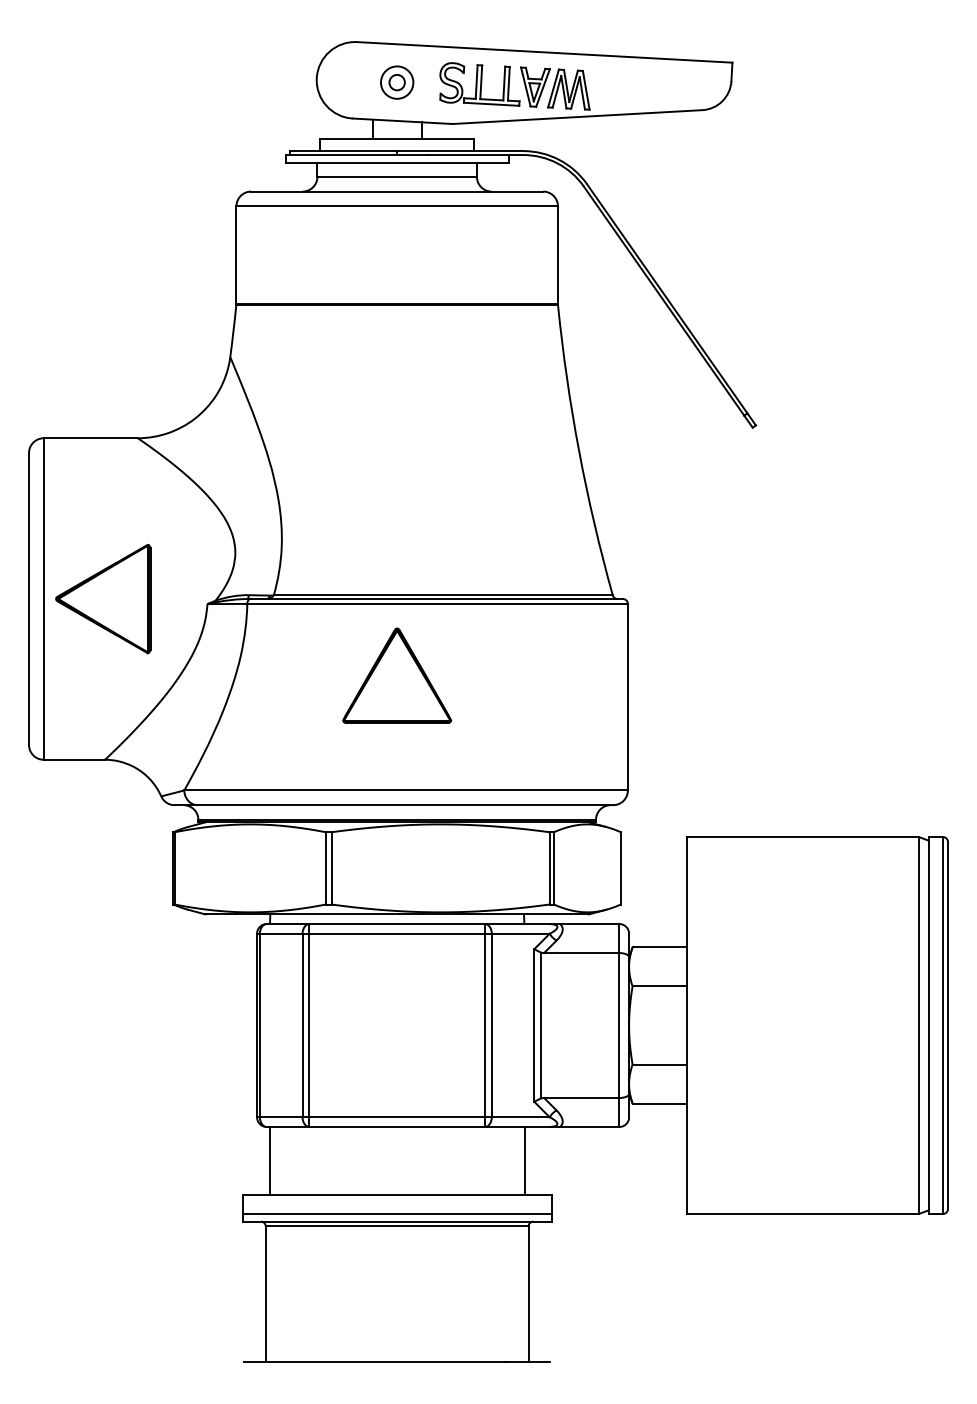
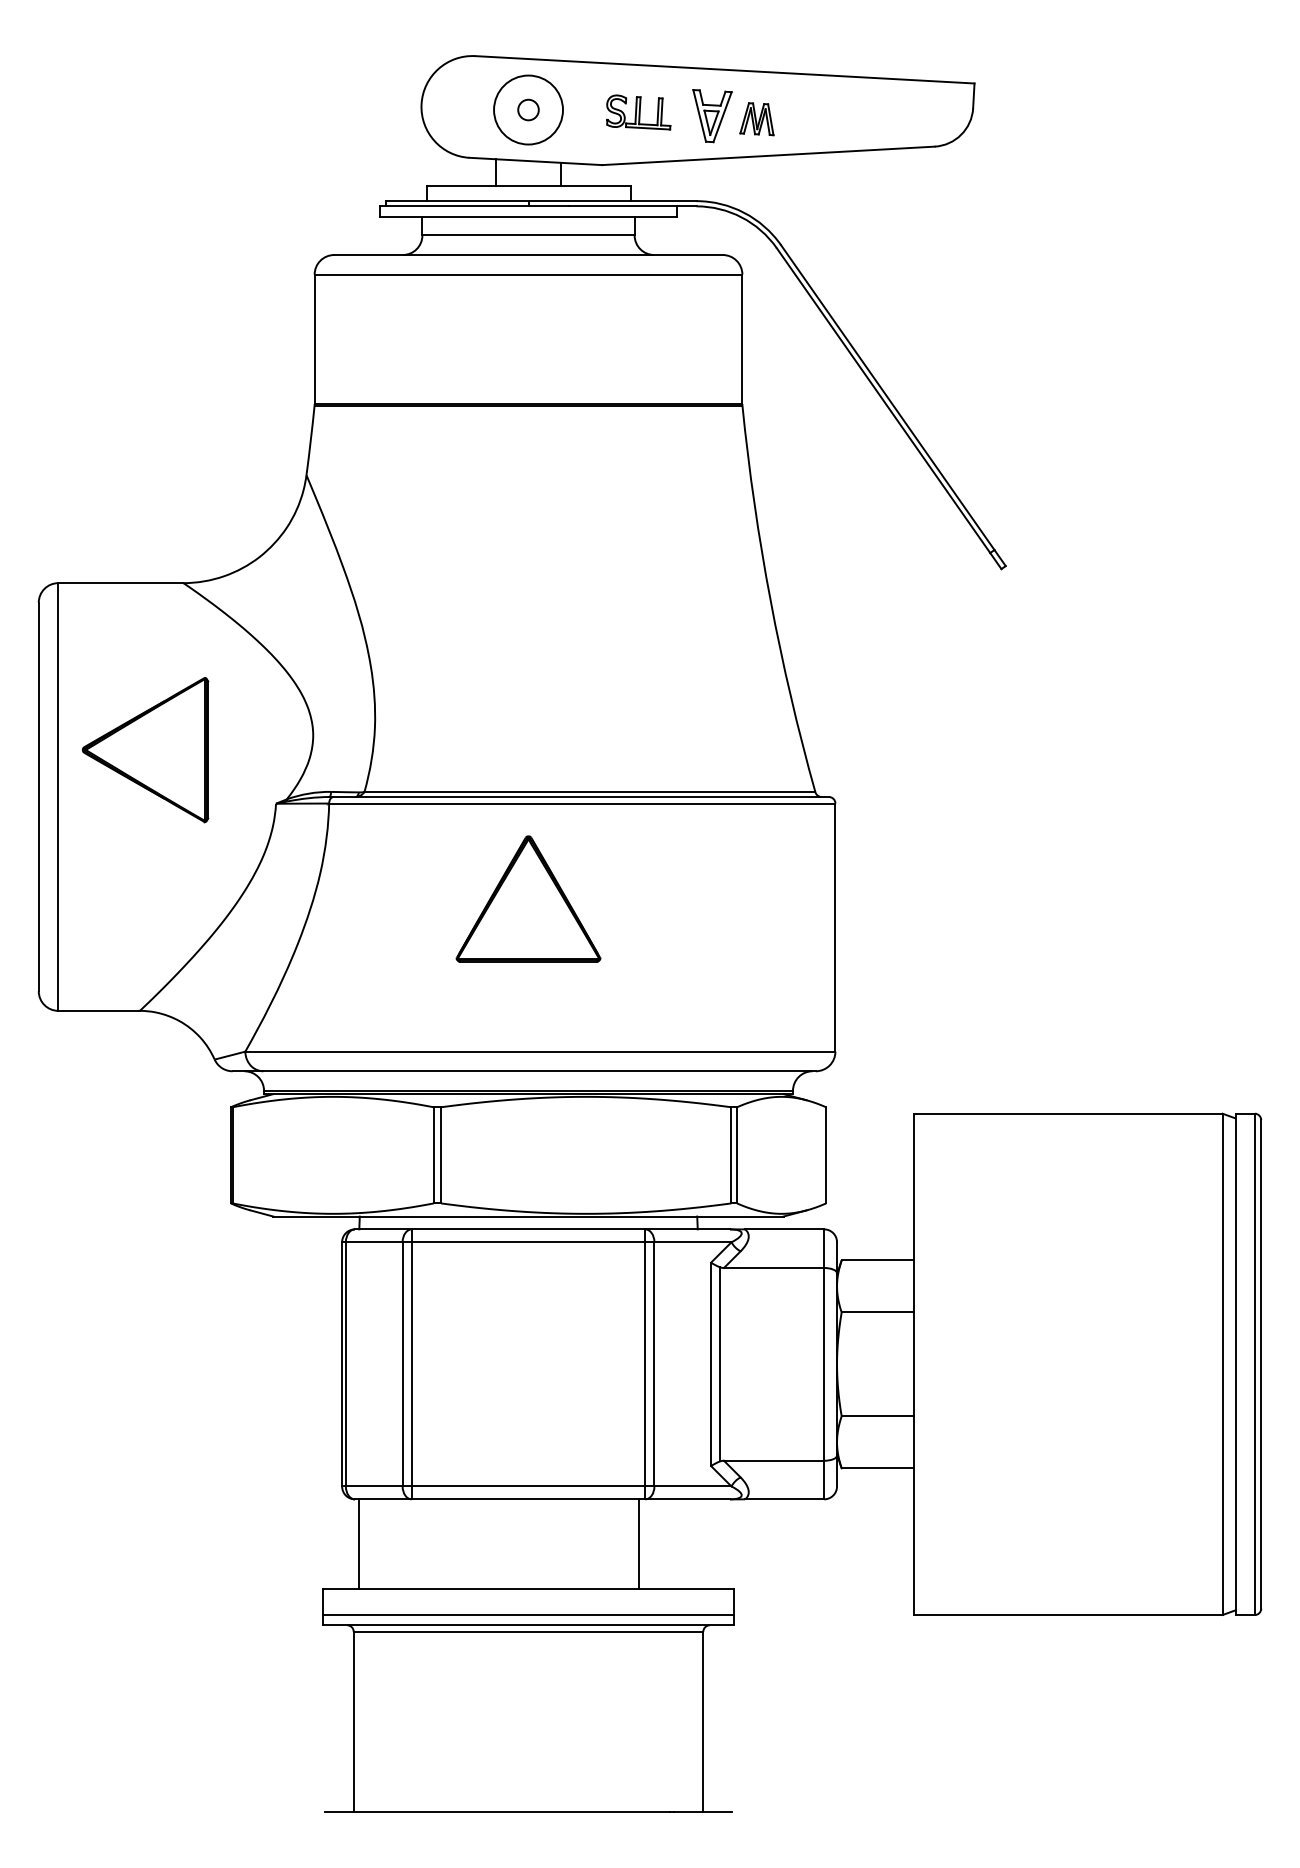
circle: (397, 82) -> (528, 109), size x1.6
part: (479, 84) -> (638, 112), size x0.6
part: (568, 88) -> (756, 118), size x0.6
part: (103, 599) -> (145, 750), moved
line: (524, 1160) -> (639, 1544), moved

